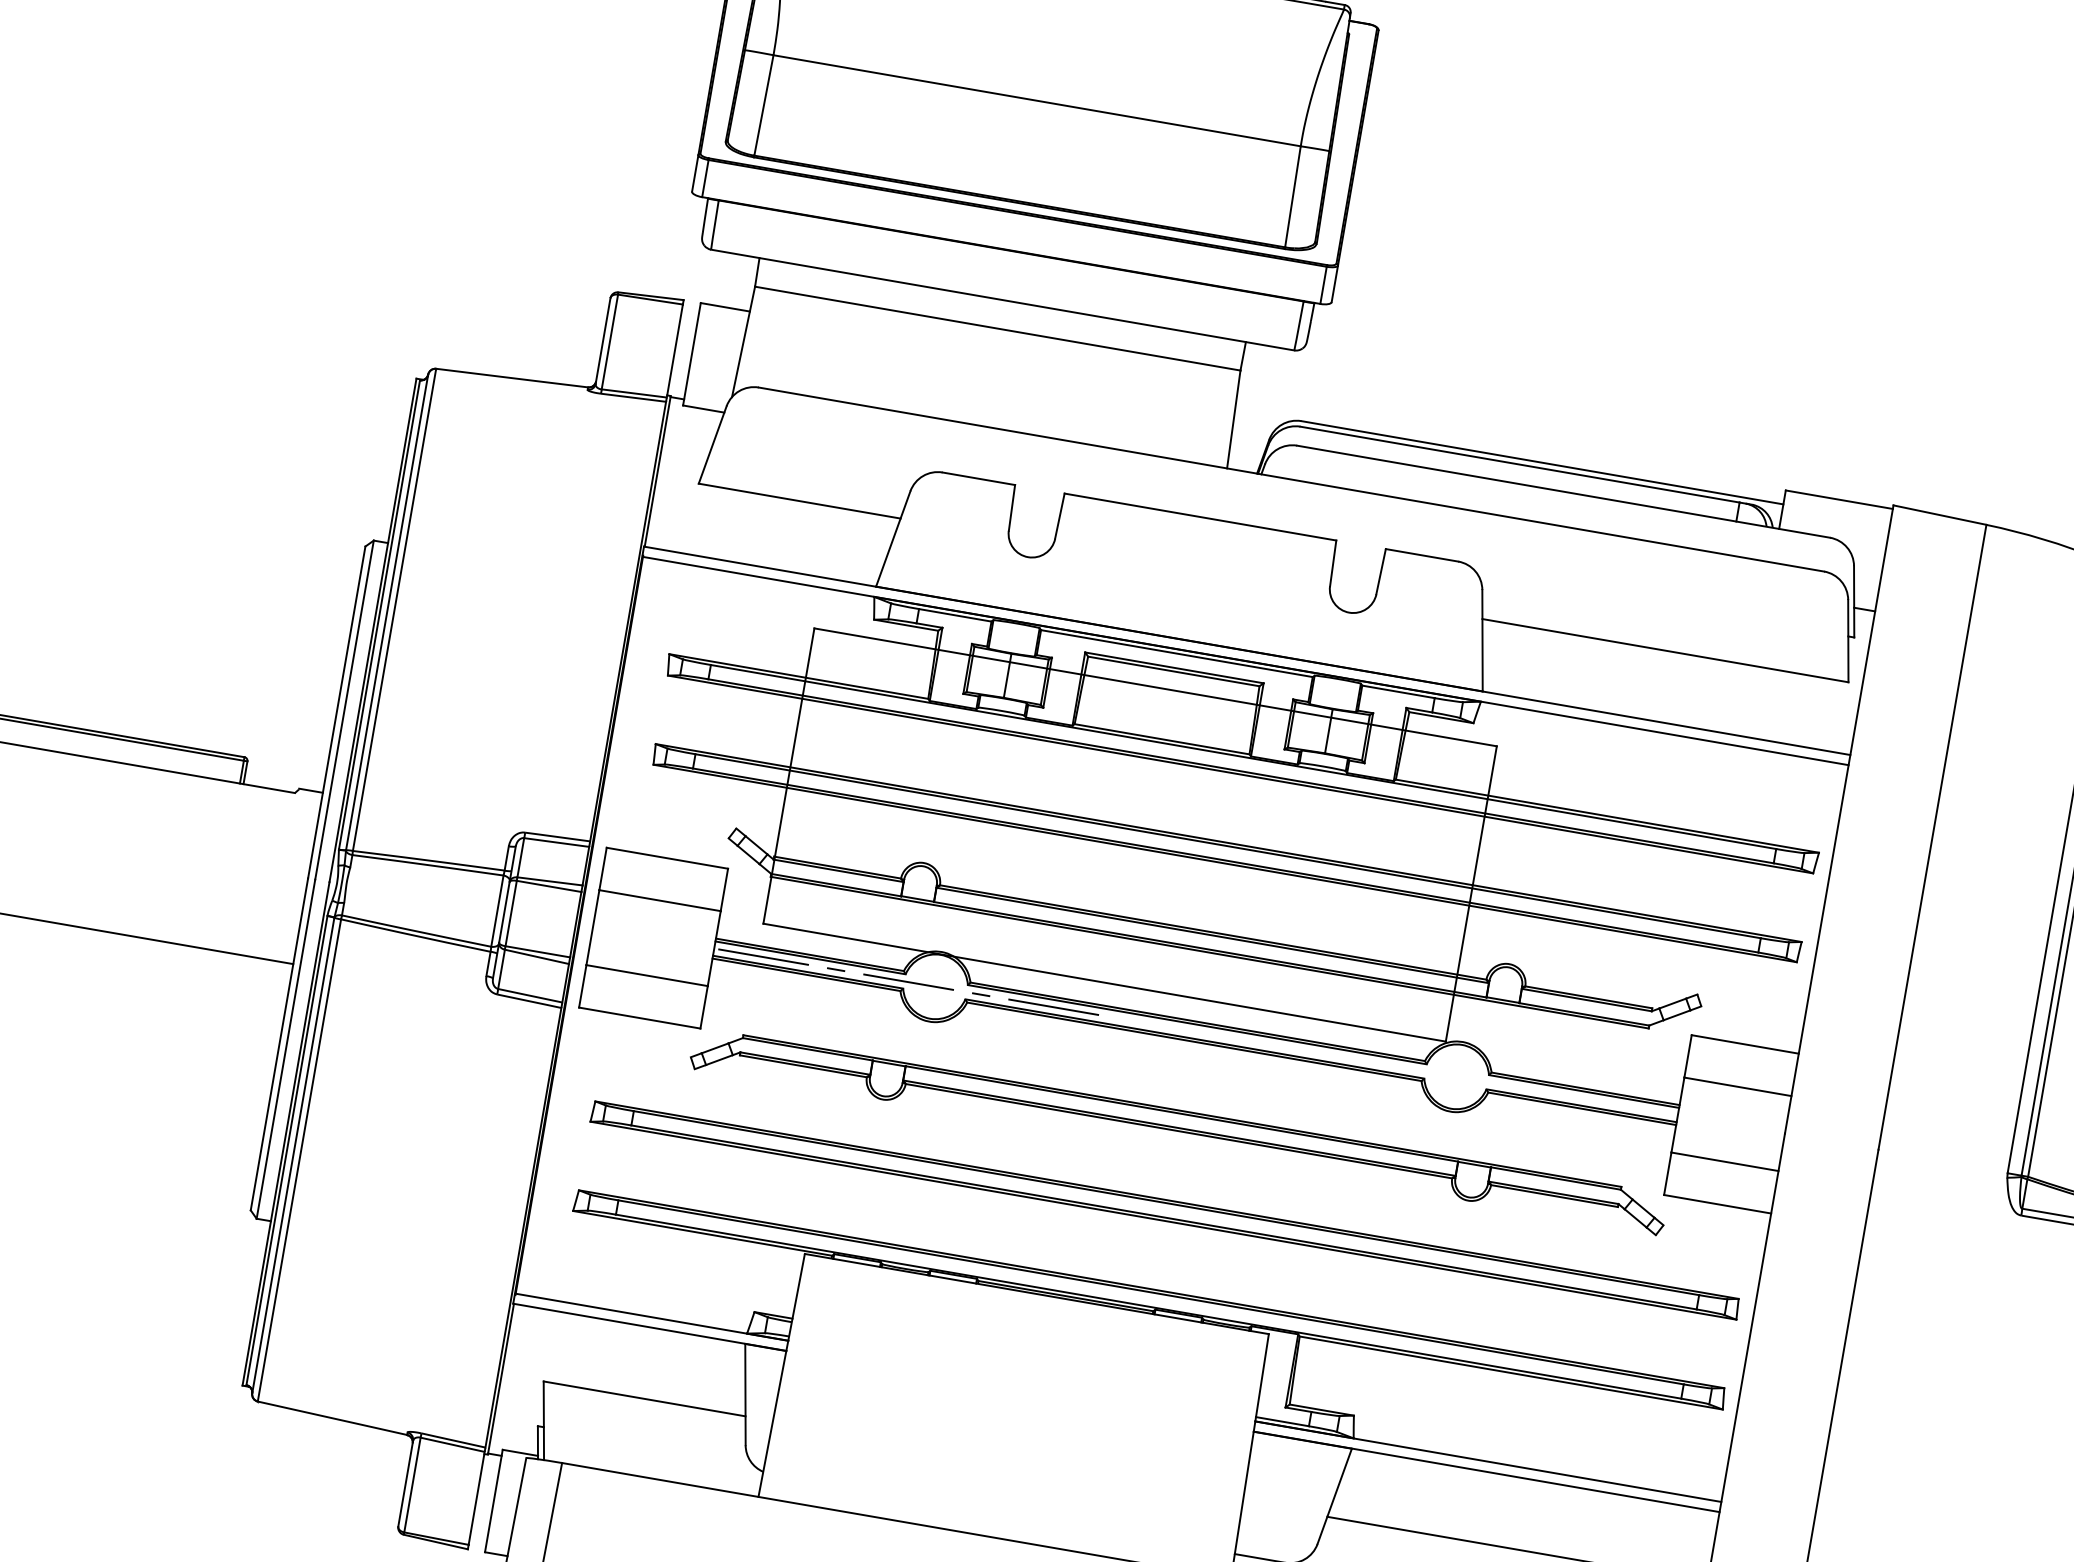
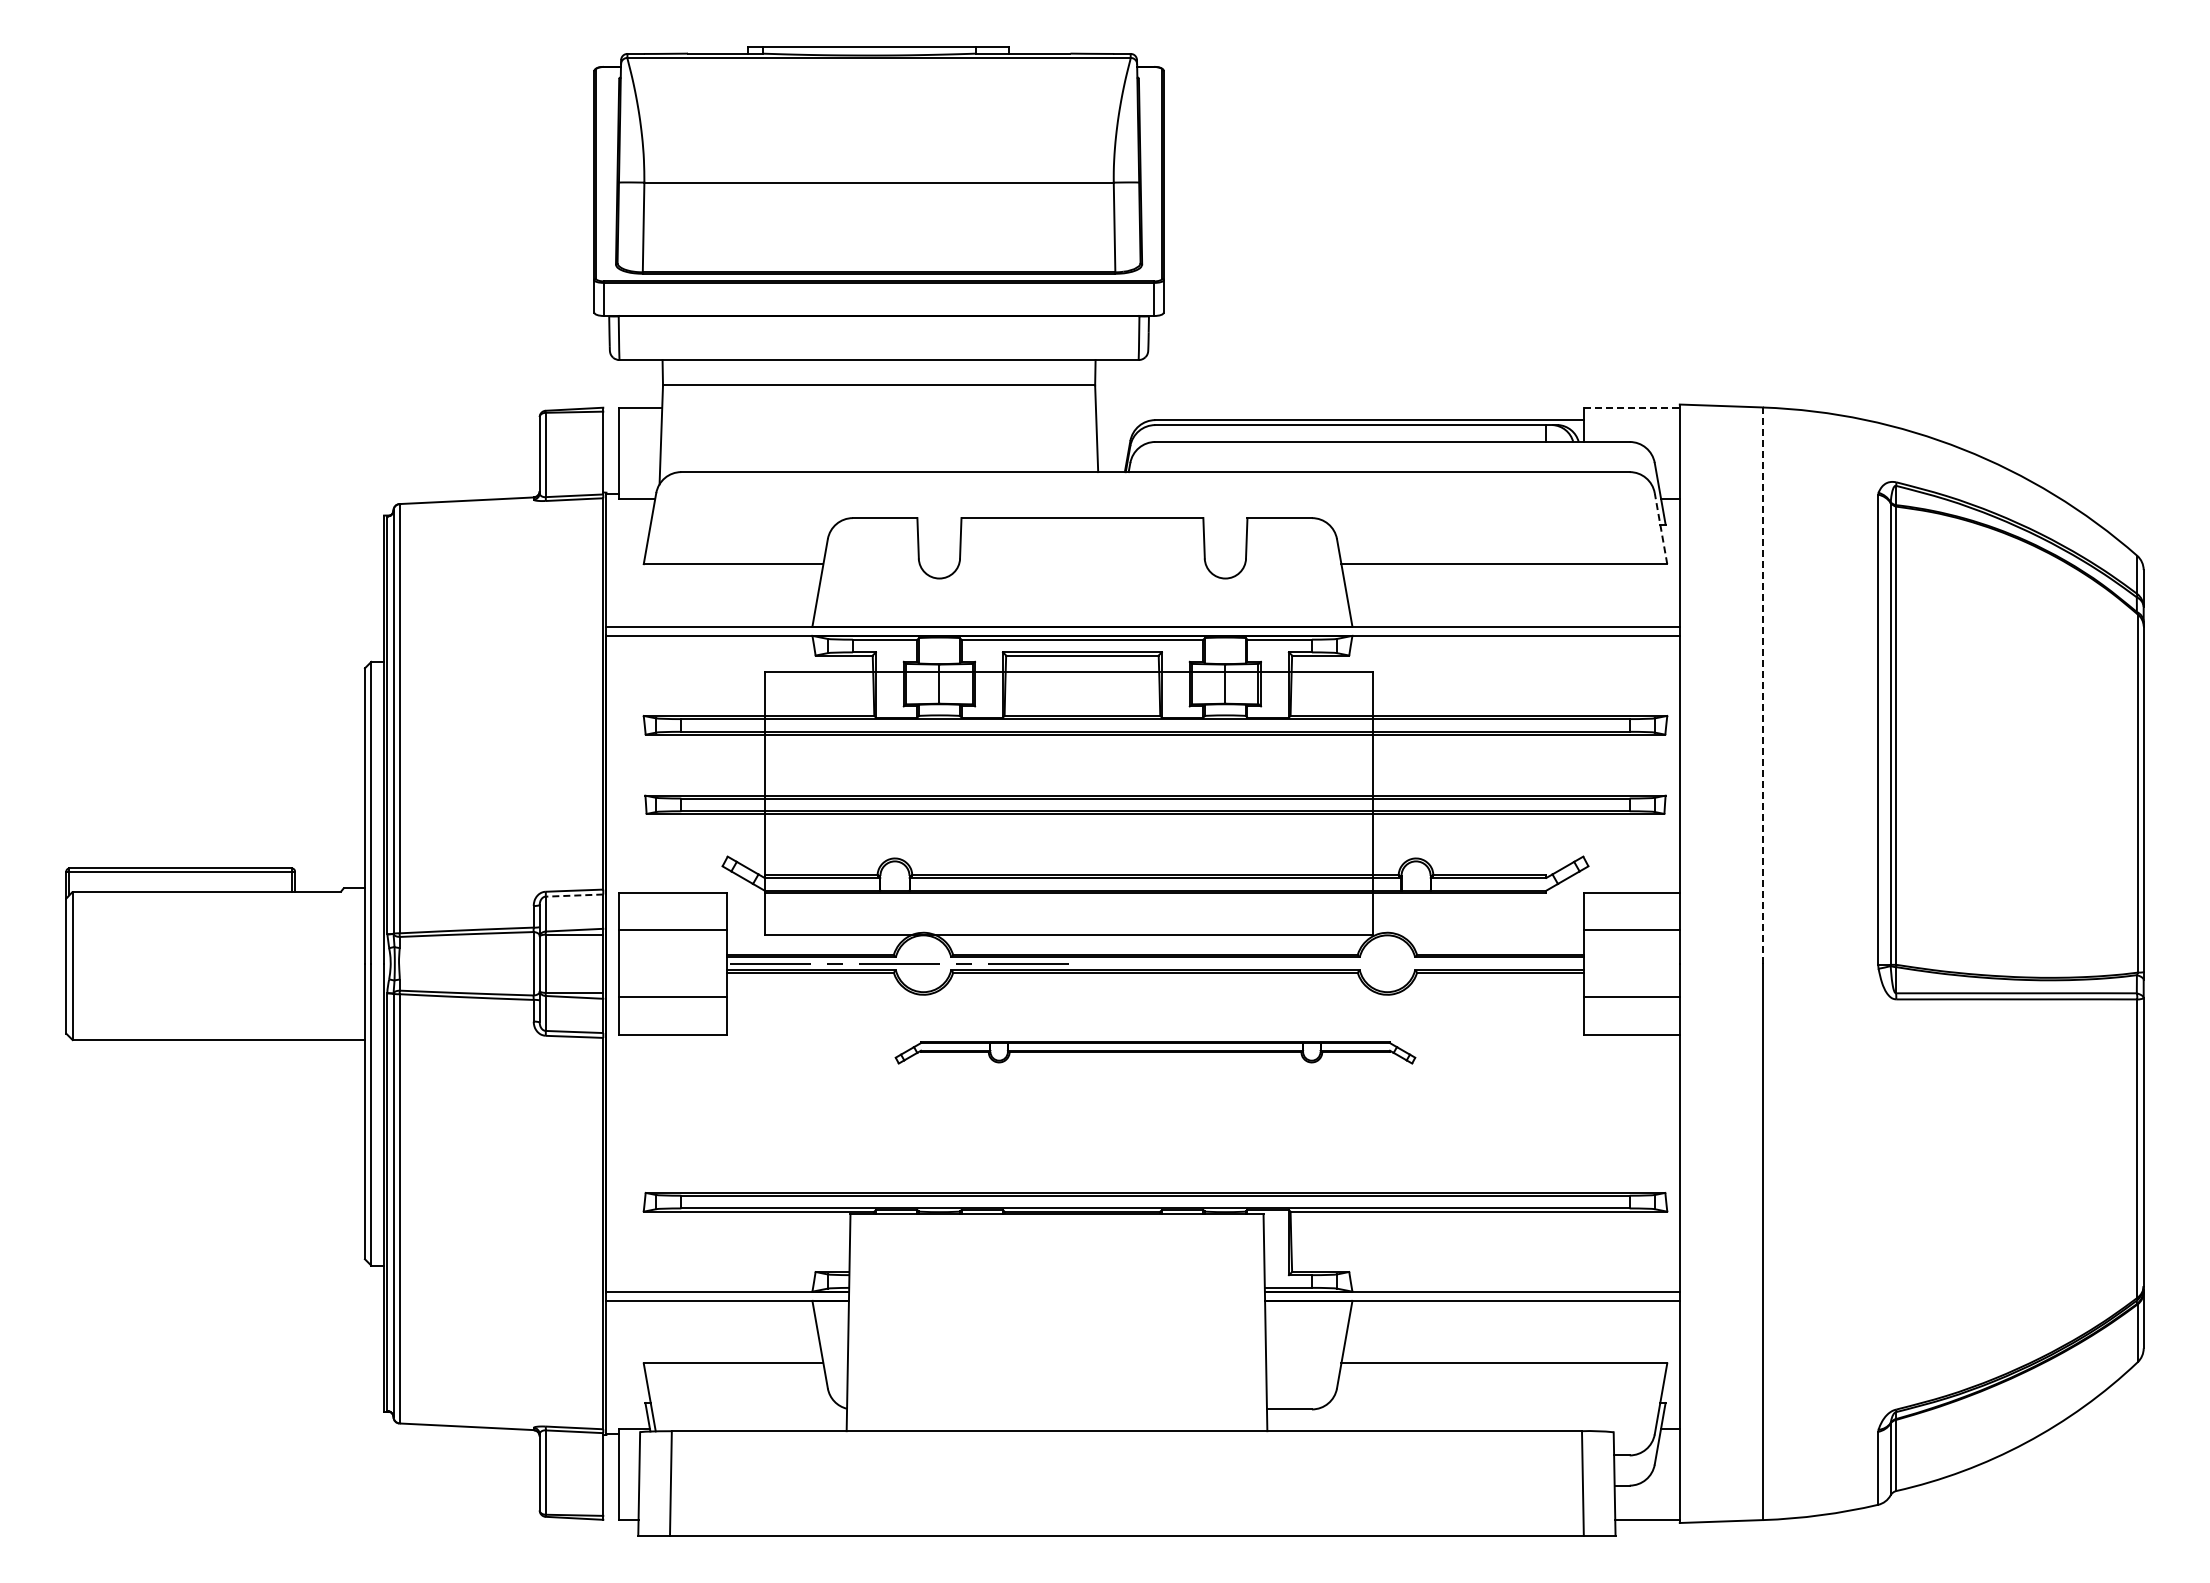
line: (1839, 499) -> (1632, 407), solid -> dashed
line: (1847, 640) -> (1660, 528), solid -> dashed
line: (1933, 837) -> (1763, 685), solid -> dashed
line: (555, 842) -> (573, 895), solid -> dashed
part: (1178, 1131) -> (1155, 1052), size x0.6
part: (1165, 1210) -> (1155, 1122), removed

